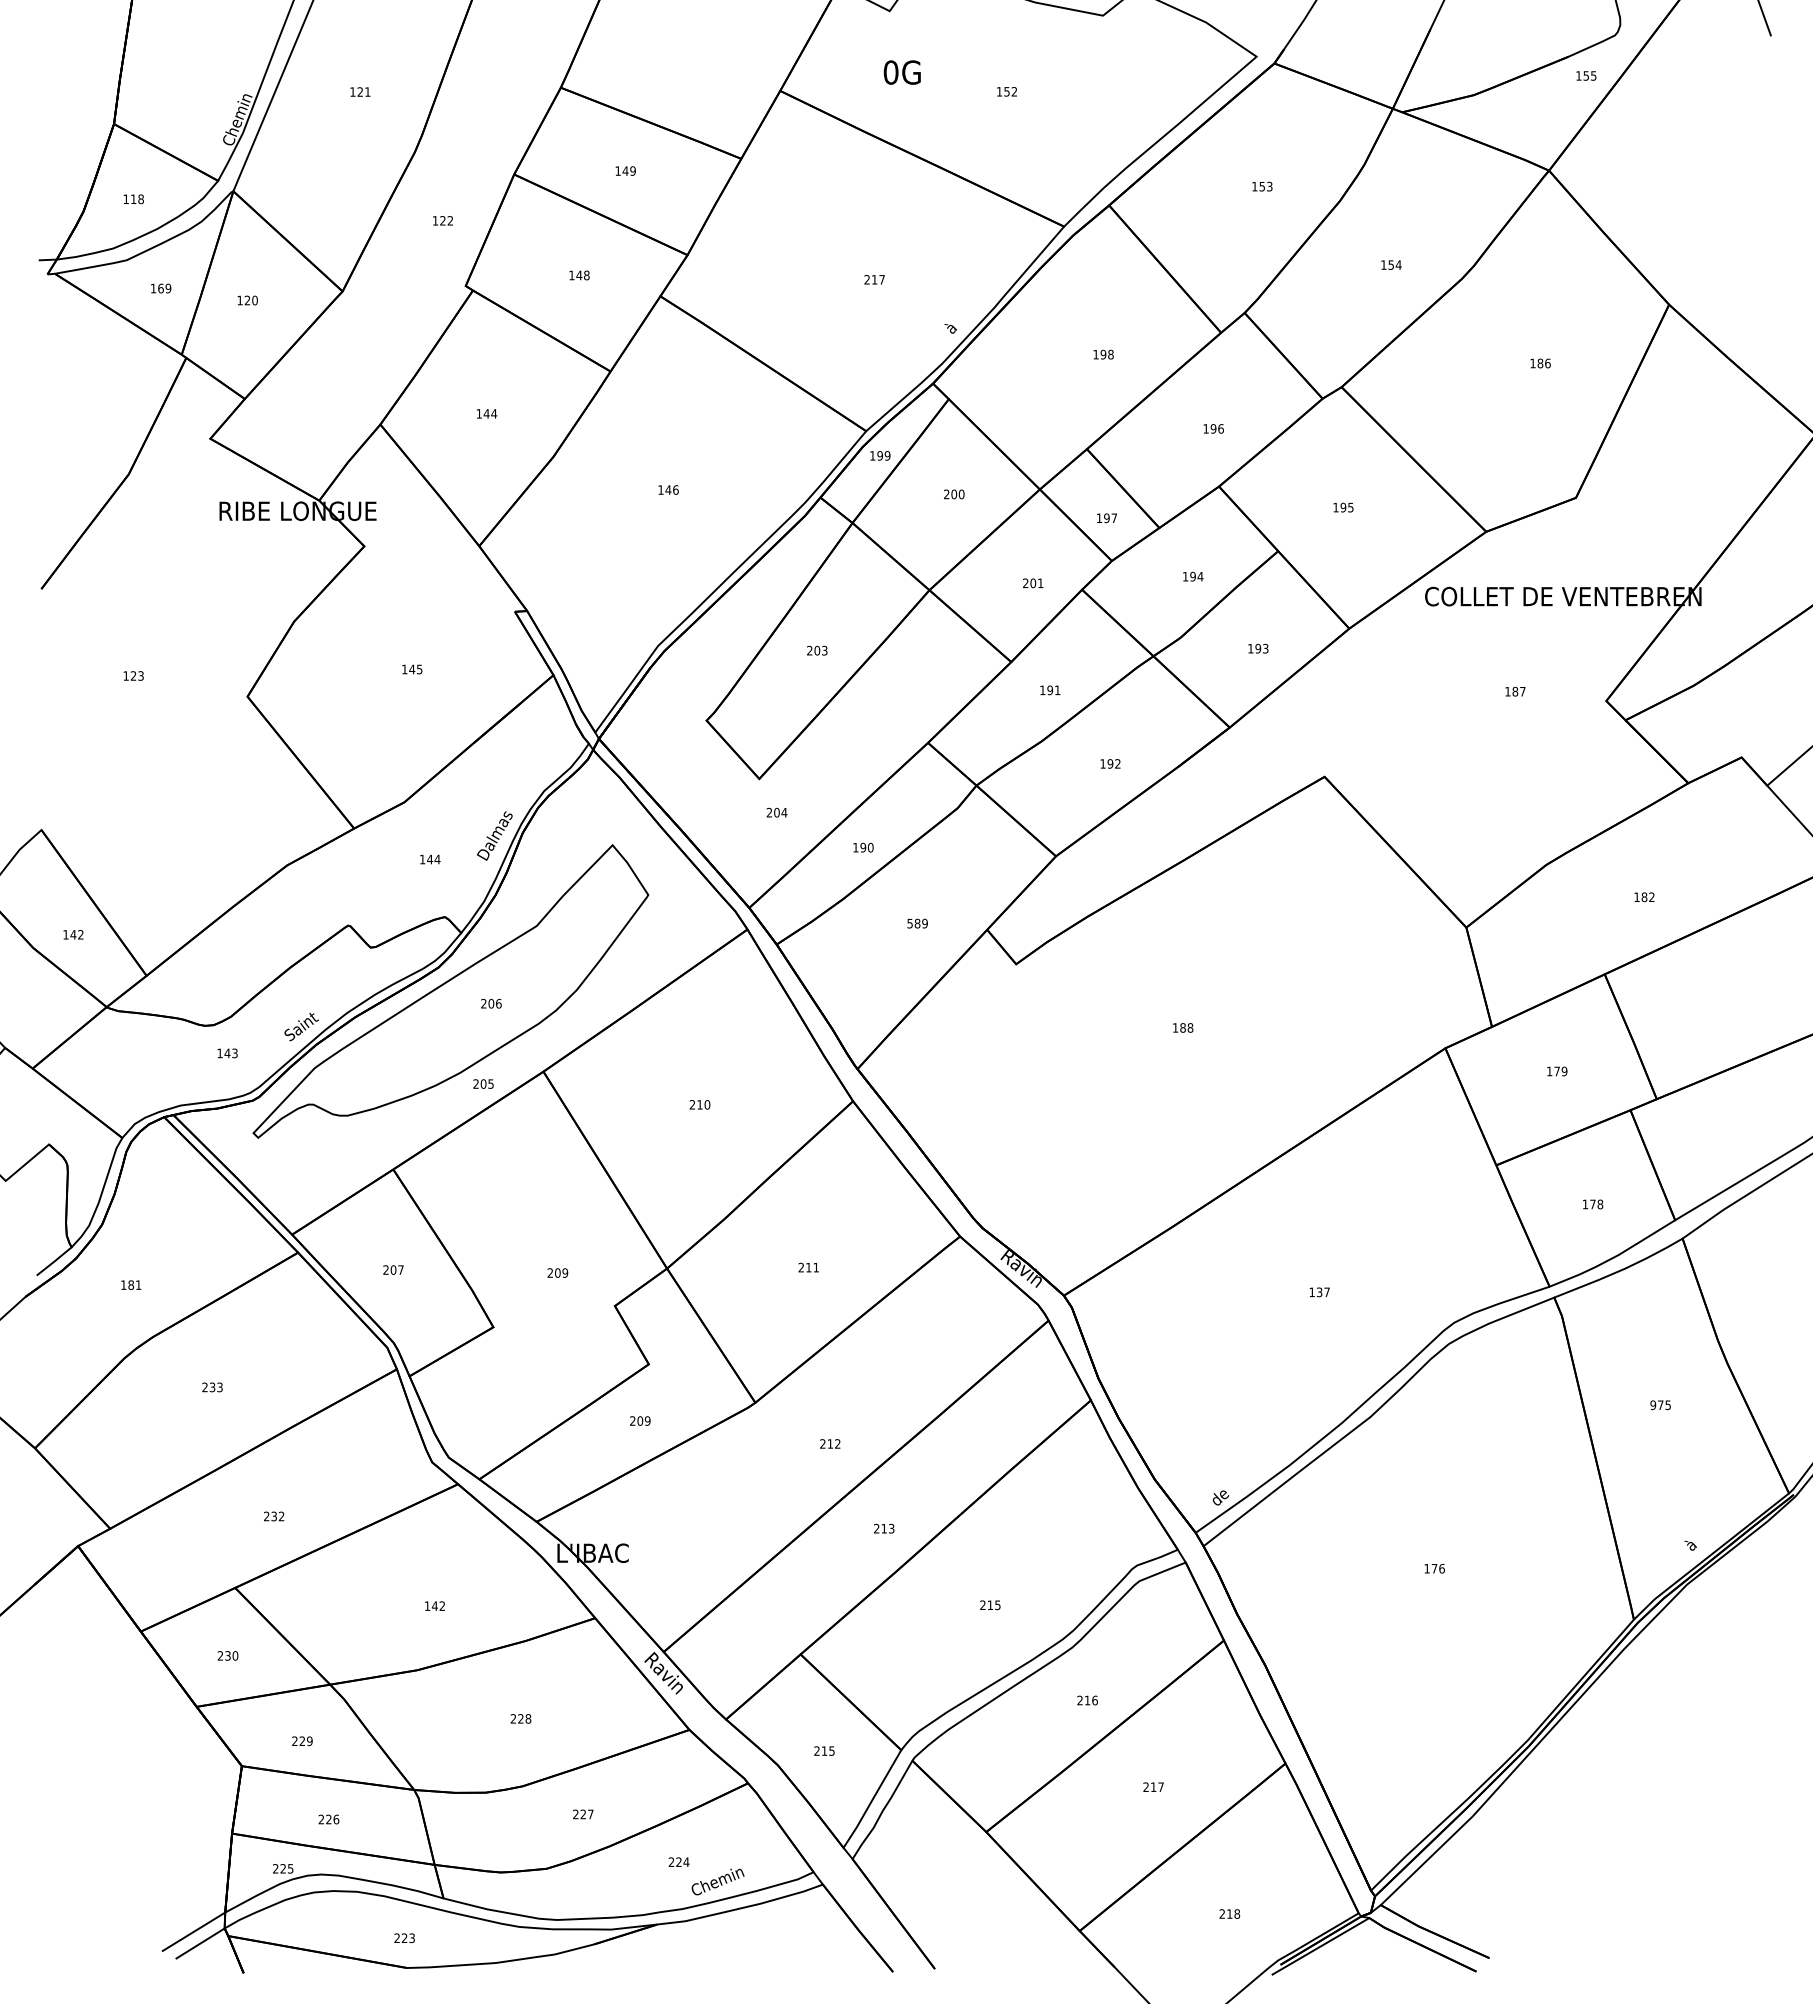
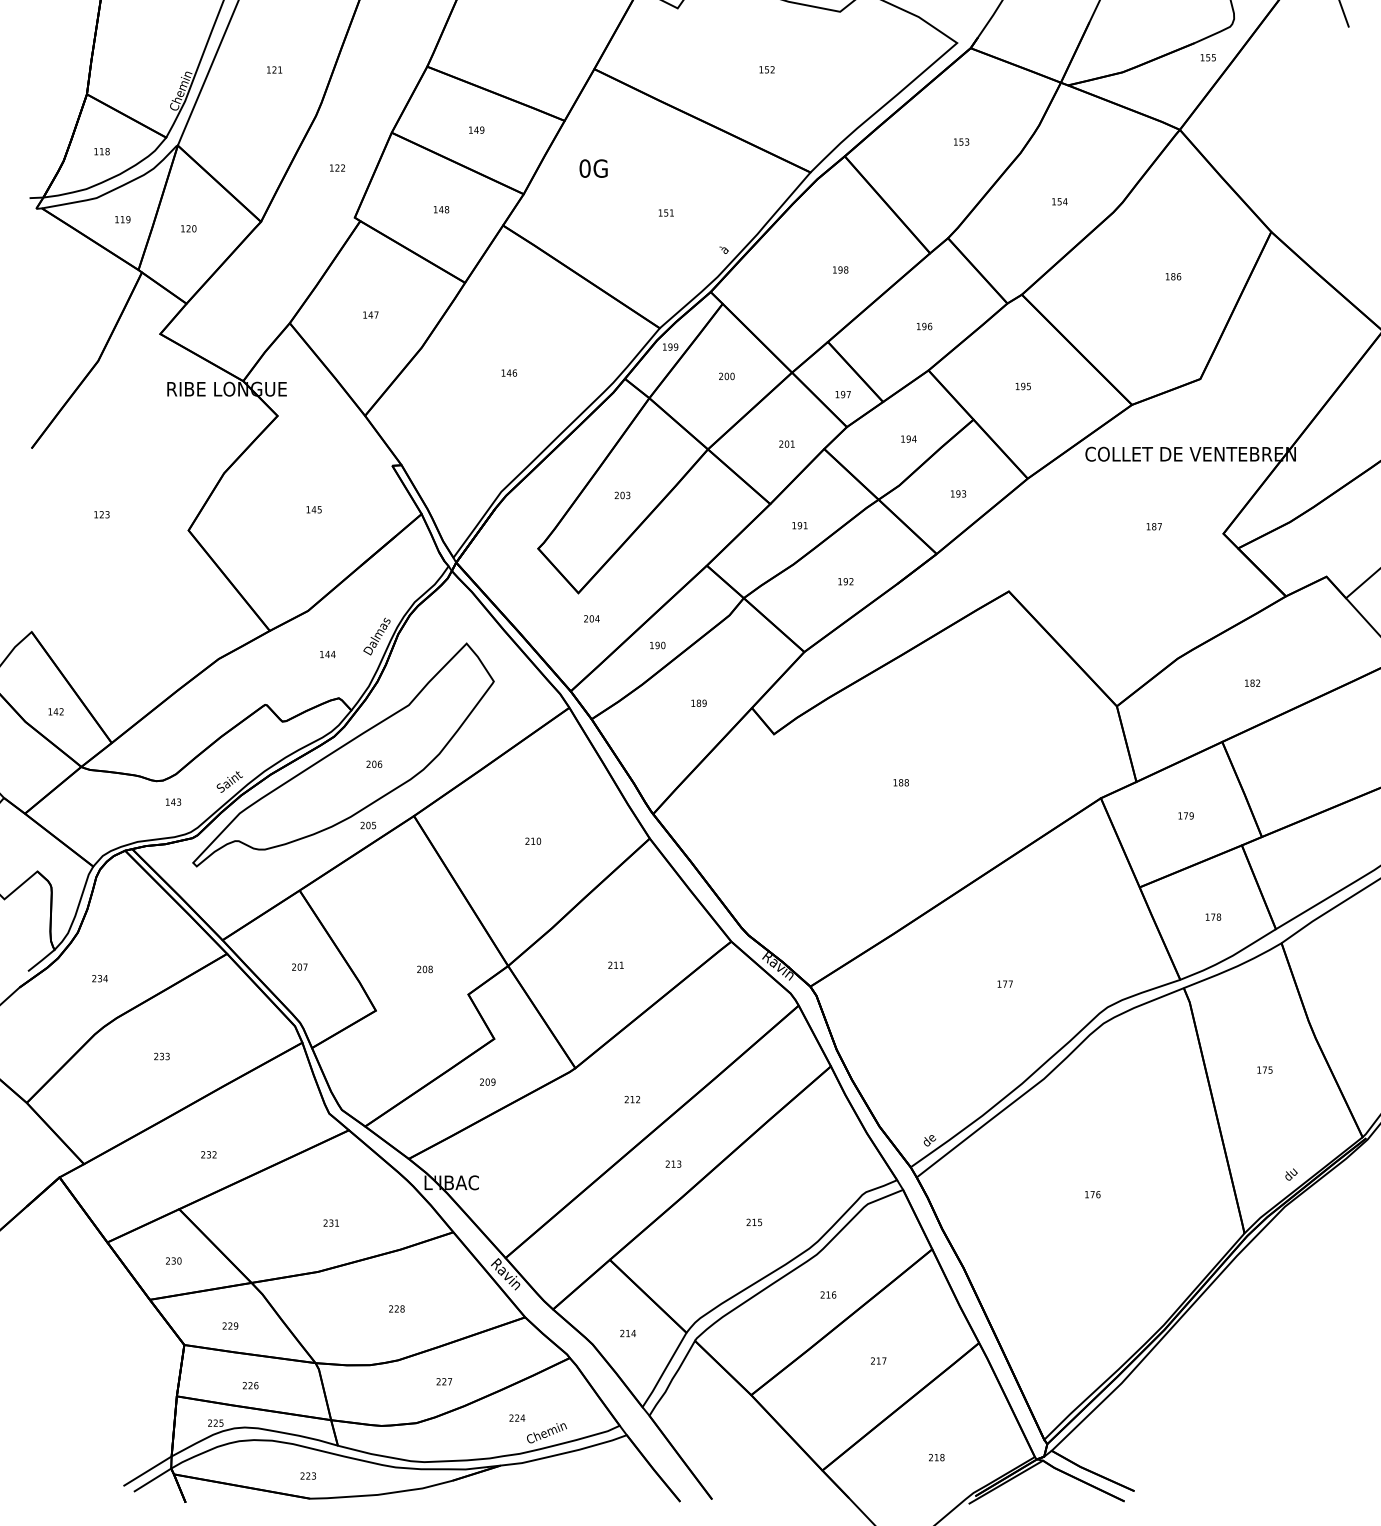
text: (901, 72) -> (593, 168), moved
text: (874, 279) -> (666, 212), 217 -> 151
text: (160, 288) -> (122, 219), 169 -> 119
text: (494, 413) -> (376, 314), 144 -> 147
text: (909, 923) -> (692, 703), 589 -> 189
text: (565, 1272) -> (430, 969), 209 -> 208
text: (130, 1284) -> (99, 978), 181 -> 234
text: (1319, 1292) -> (1005, 984), 137 -> 177
text: (1653, 1405) -> (1259, 1070), 975 -> 175
text: (1693, 1542) -> (1289, 1174), à -> du
text: (434, 1605) -> (331, 1222), 142 -> 231
text: (831, 1750) -> (633, 1333), 215 -> 214

